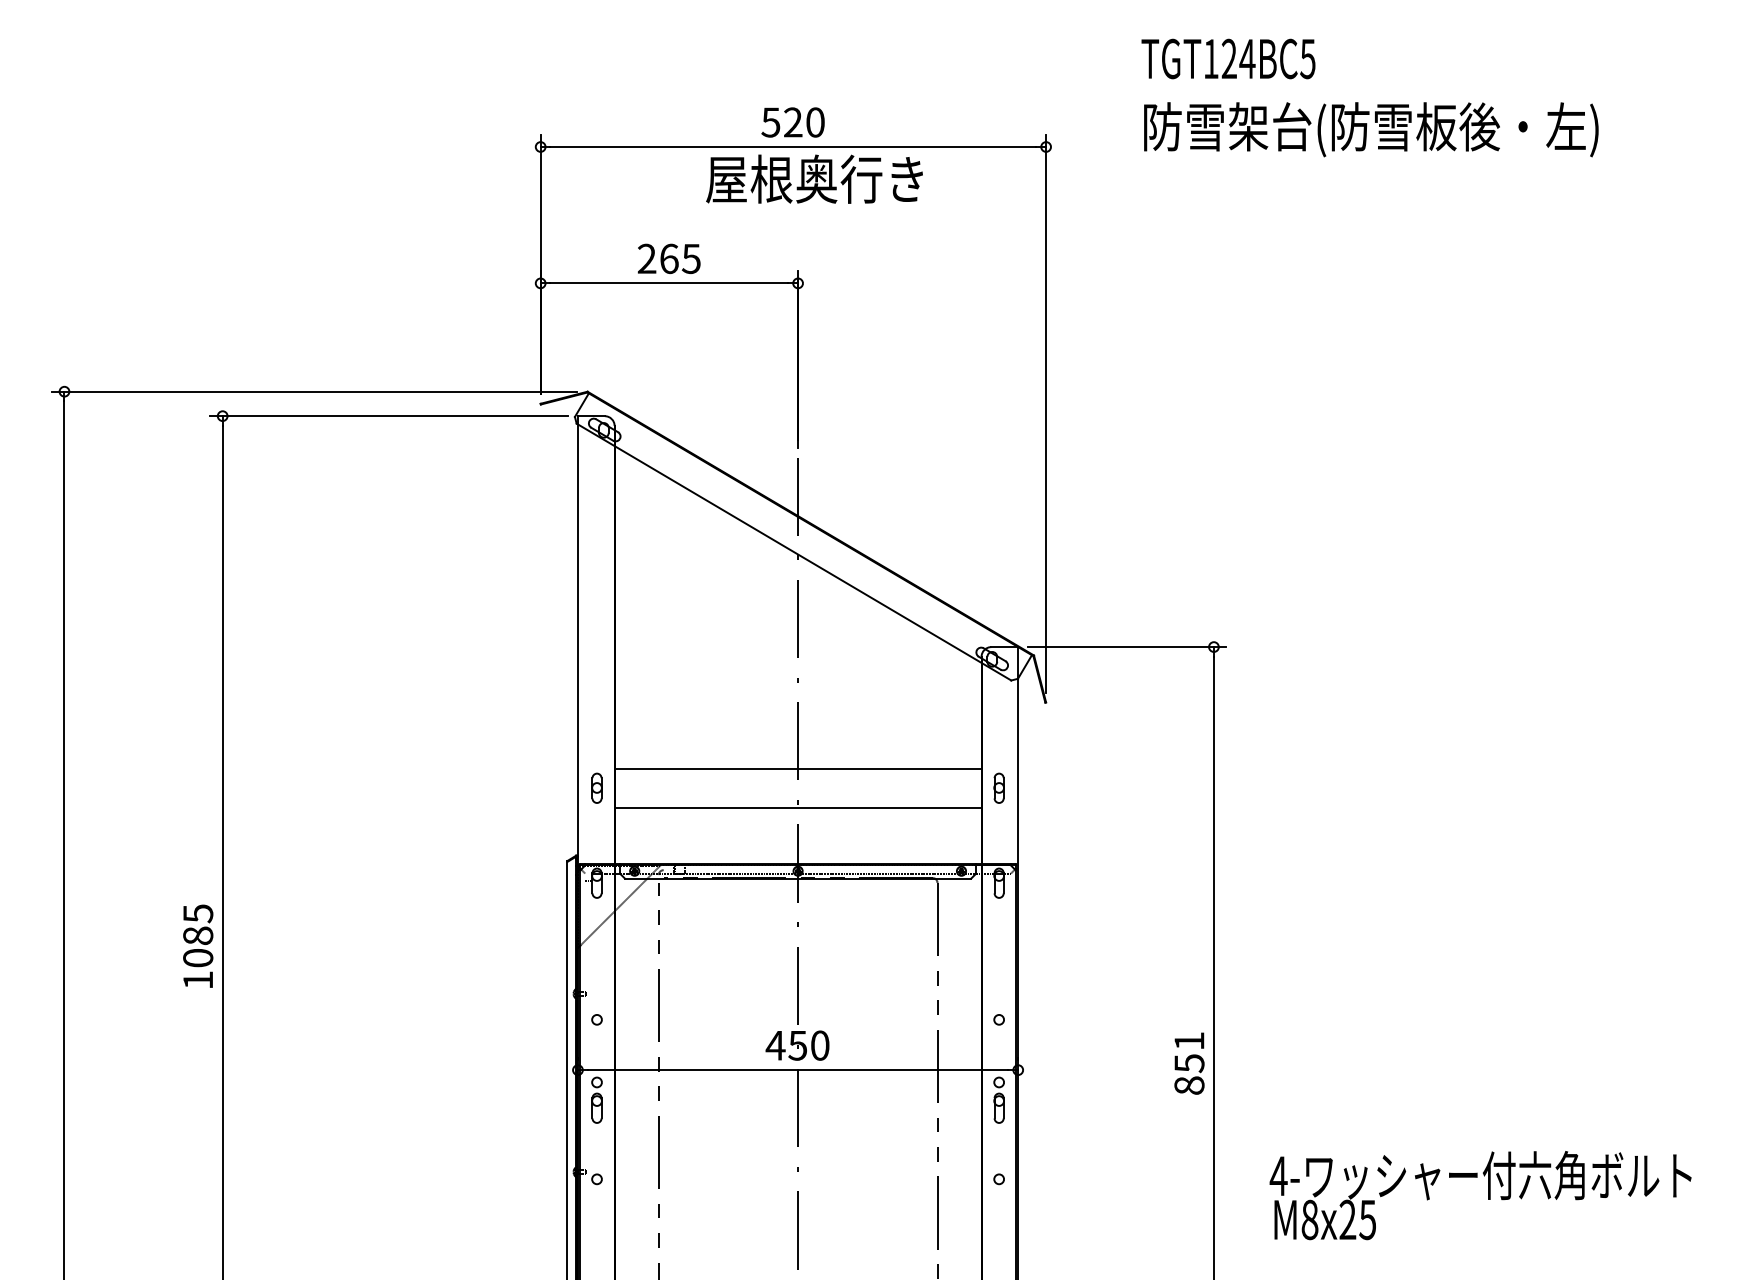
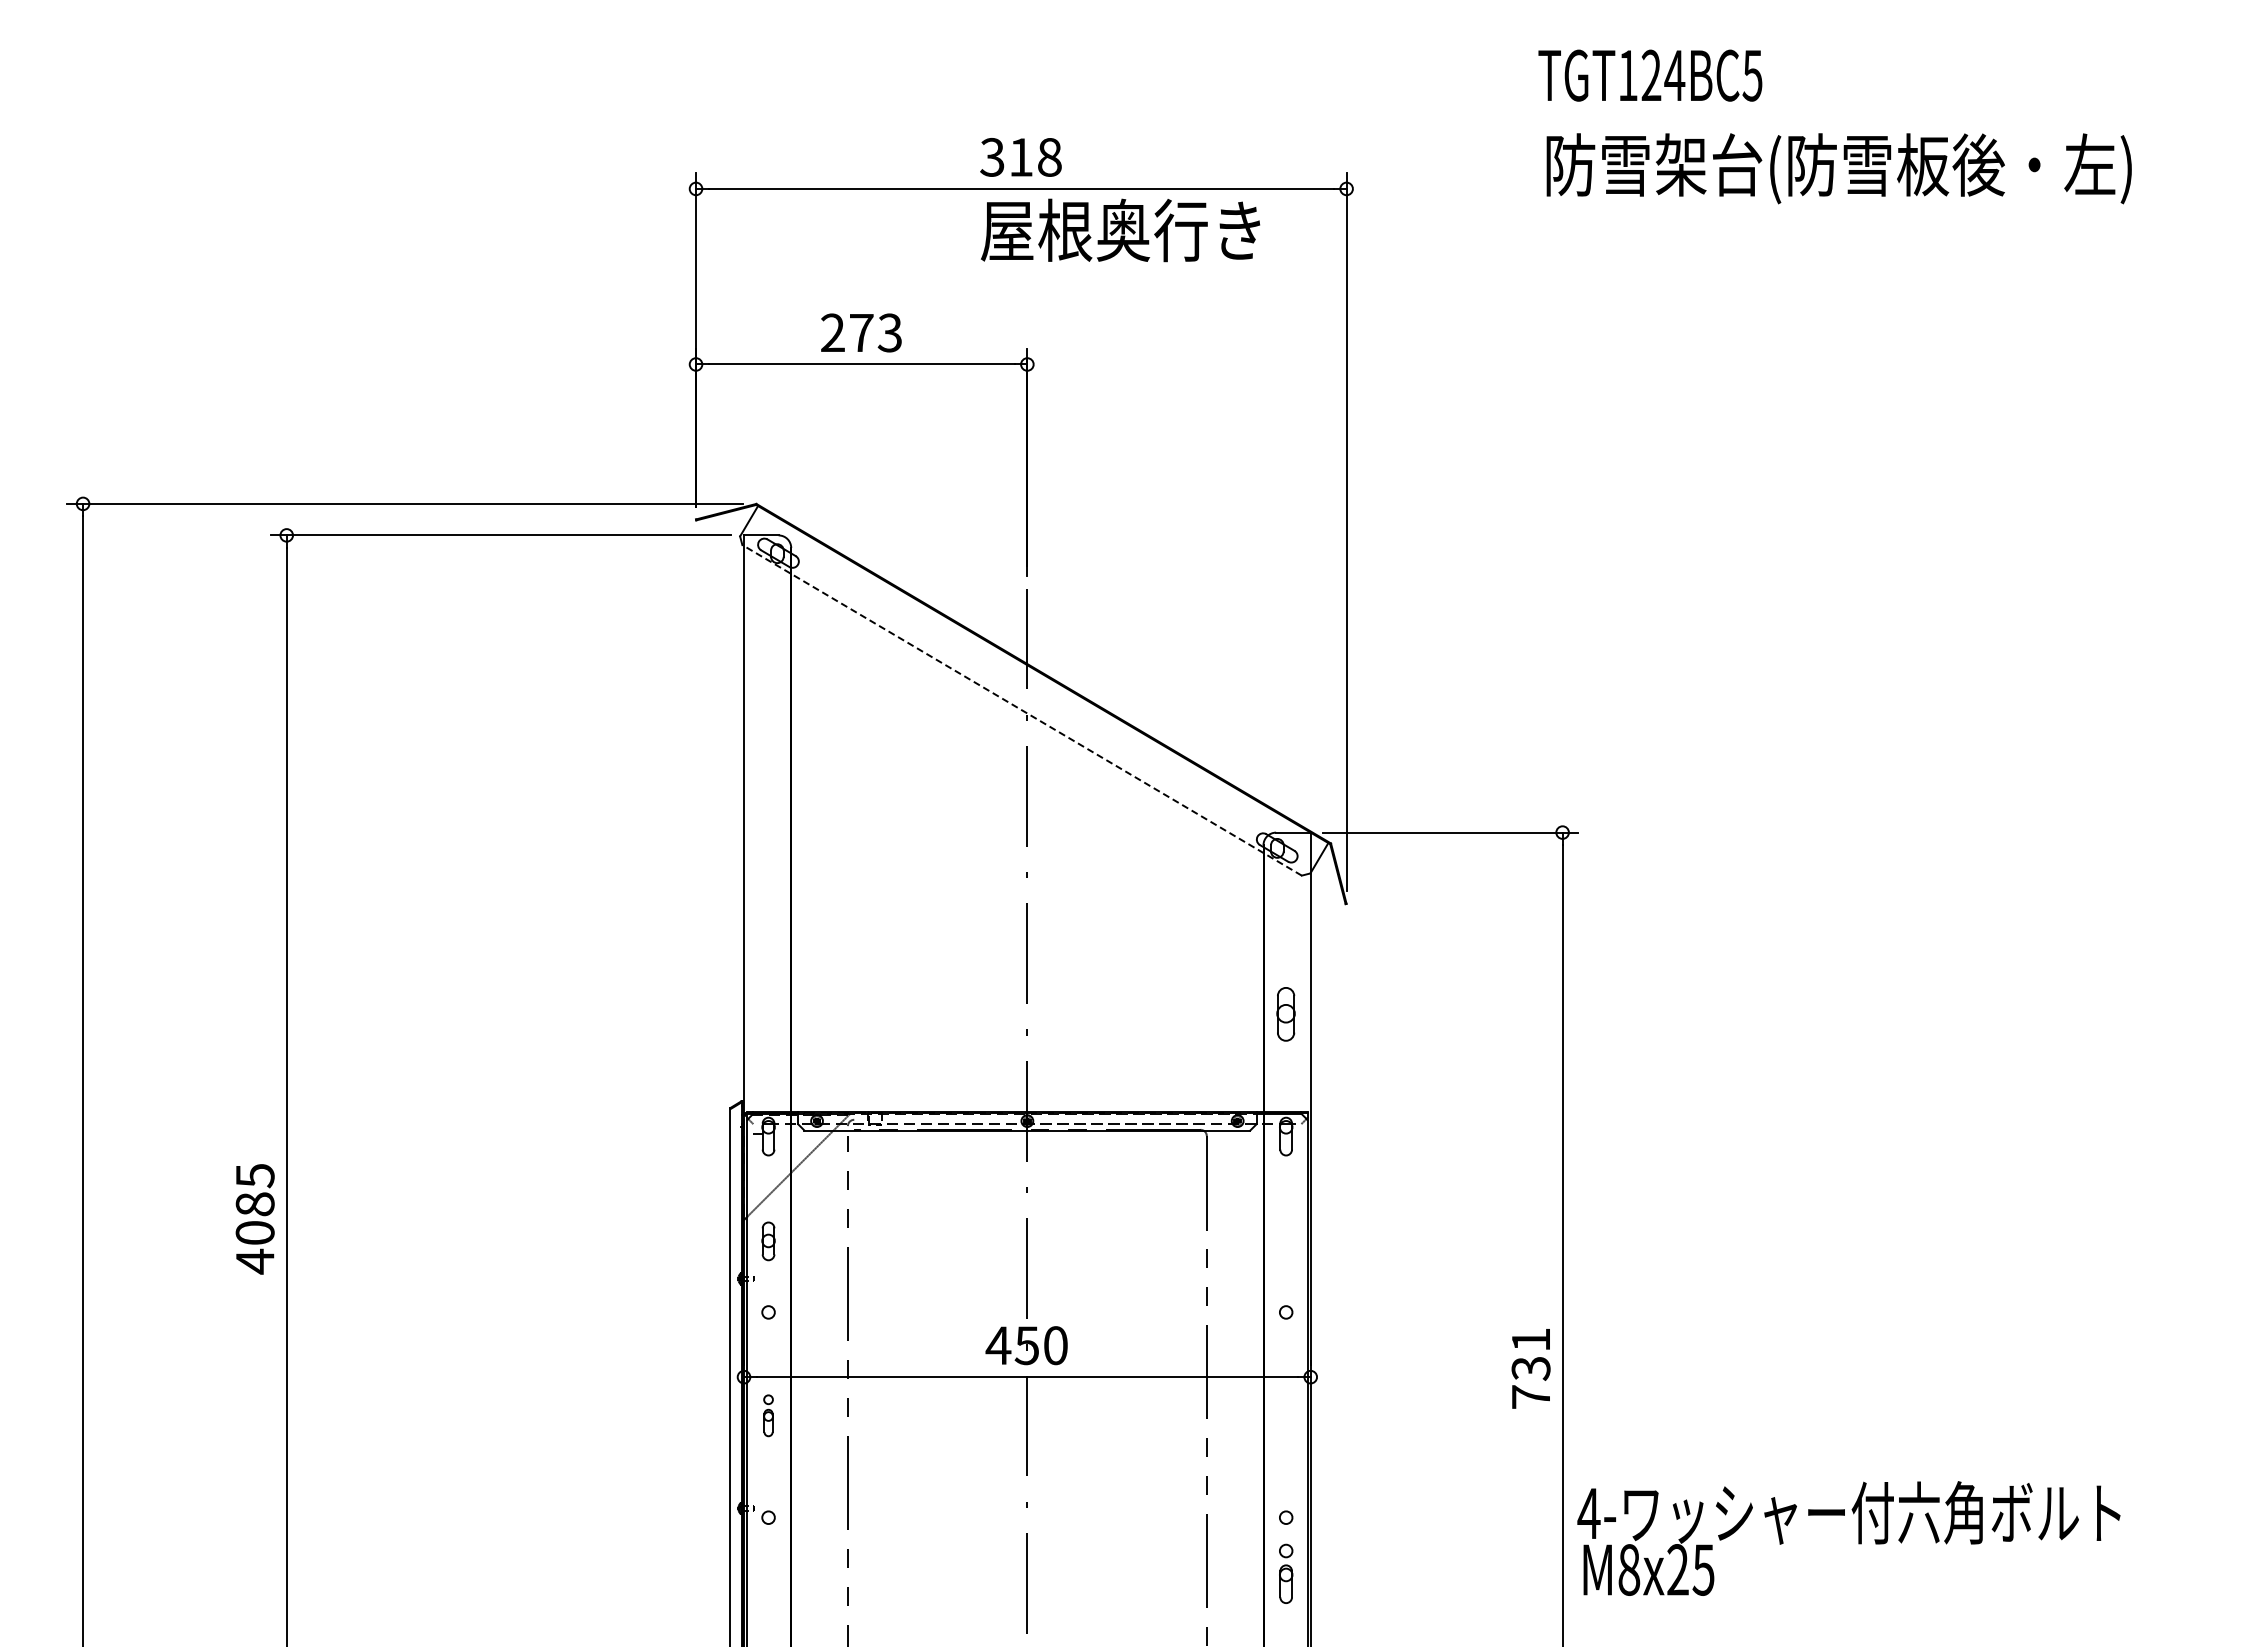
text: (1228, 58) -> (1650, 75), moved
text: (792, 121) -> (1020, 156), 520 -> 318
text: (1370, 129) -> (1838, 168), moved
text: (814, 179) -> (1120, 230), moved
text: (680, 258) -> (875, 332), 265 -> 273
line: (794, 552) -> (1022, 710), solid -> dashed
line: (798, 768) -> (1027, 989), removed
part: (596, 788) -> (768, 1241), moved
part: (999, 788) -> (1286, 1014), size x1.4
line: (798, 807) -> (1027, 1039), removed
text: (198, 980) -> (255, 1261), 1085 -> 4085
text: (1188, 1074) -> (1530, 1382), 851 -> 731
part: (596, 1099) -> (768, 1415), size x0.7
part: (999, 1099) -> (1286, 1573), moved
text: (1480, 1195) -> (1848, 1538), moved

